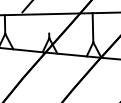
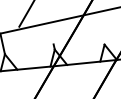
line: (92, 27) -> (100, 28), removed

